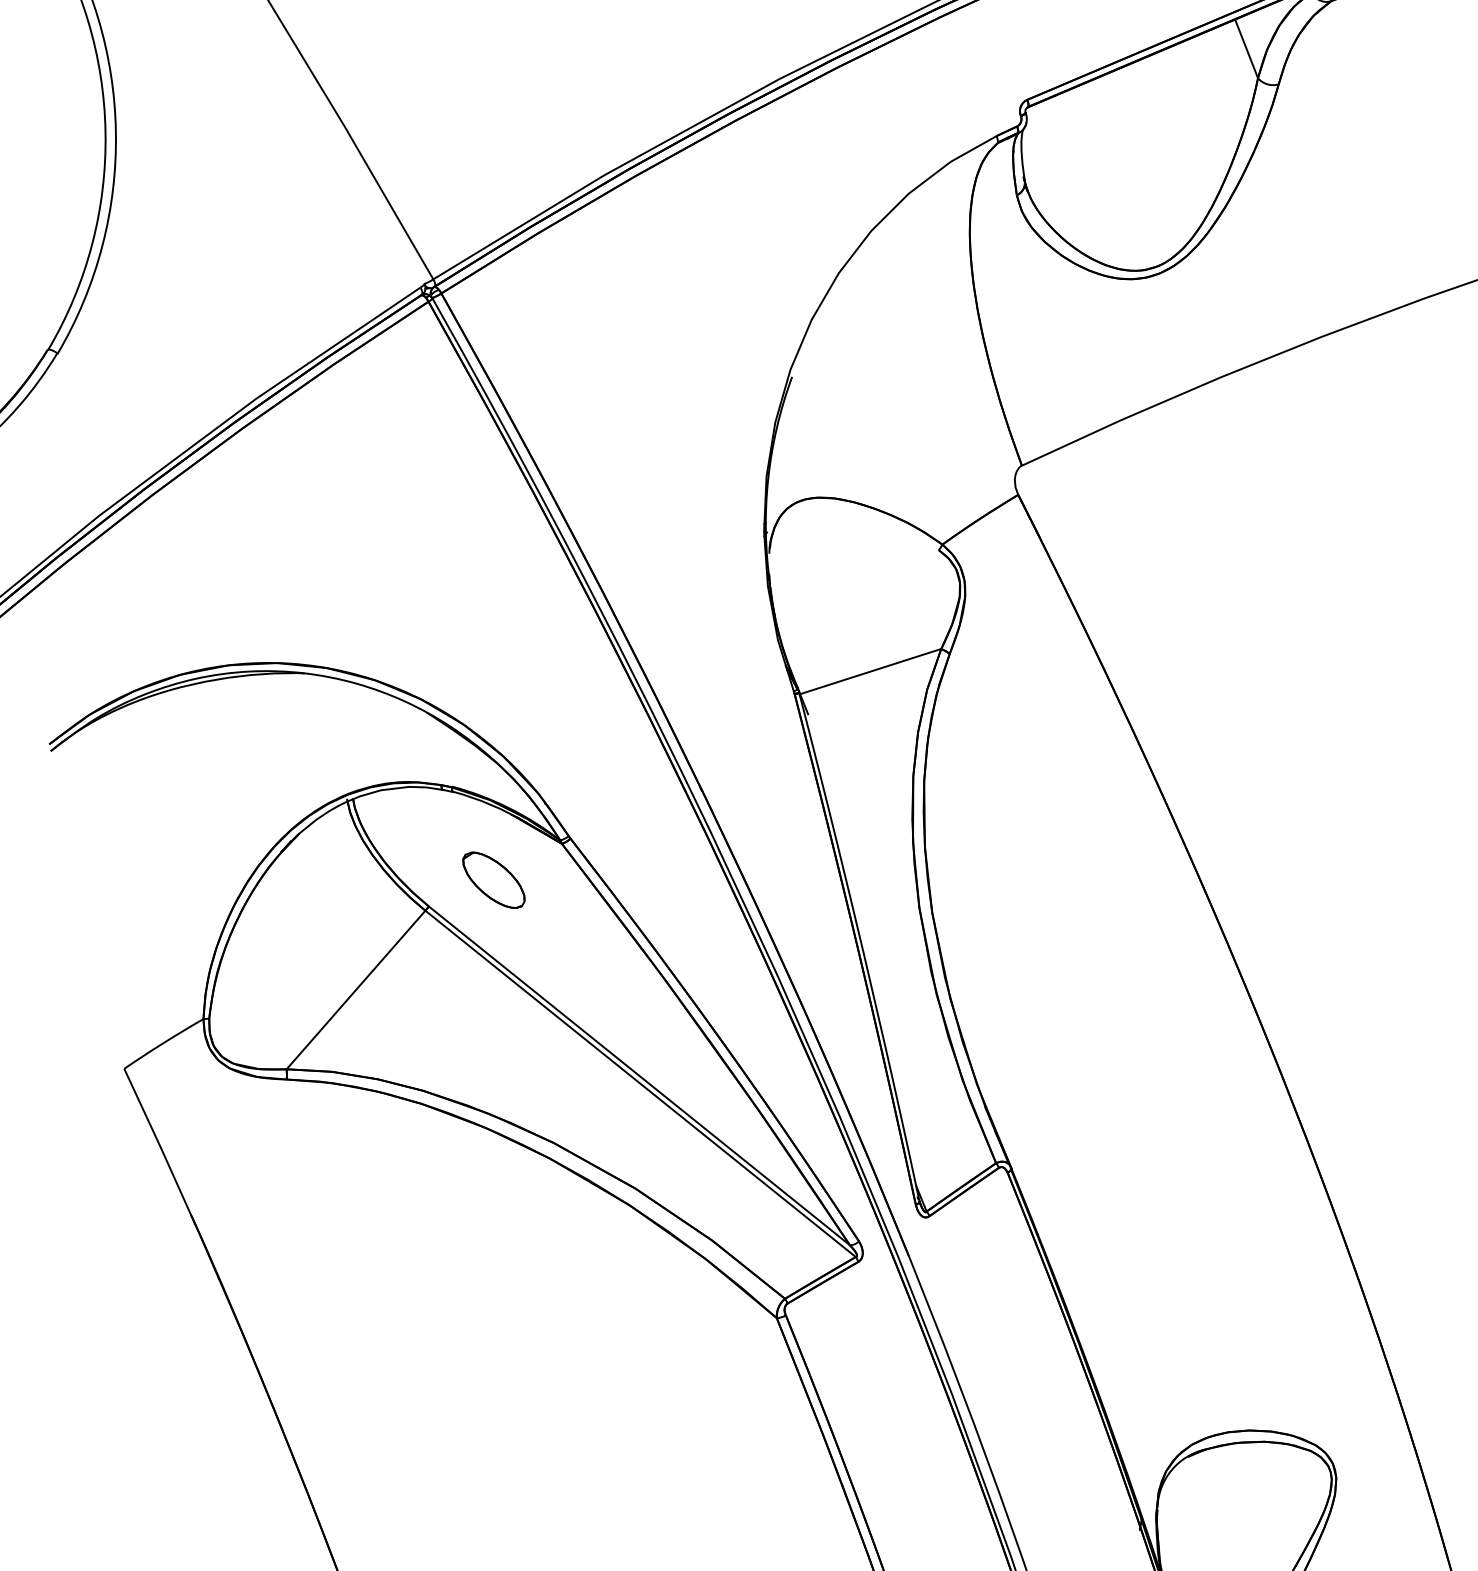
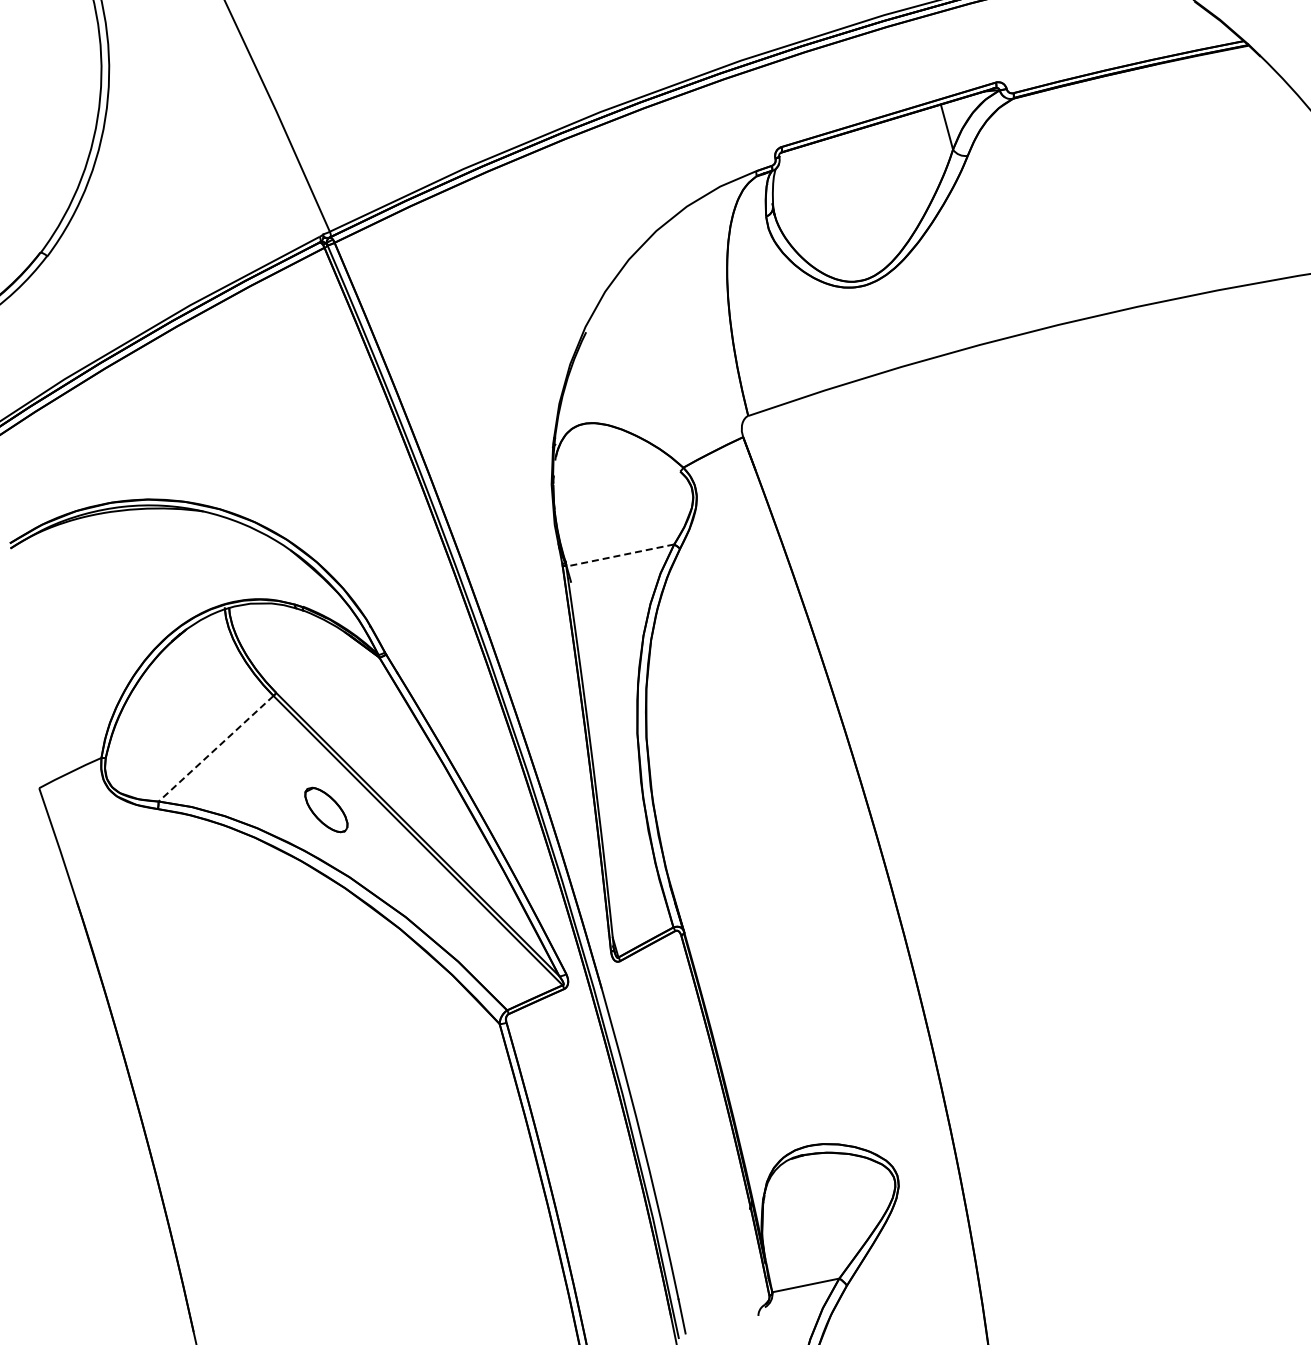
line: (869, 671) -> (619, 555), solid -> dashed
part: (493, 879) -> (326, 809), moved
line: (355, 991) -> (215, 749), solid -> dashed

